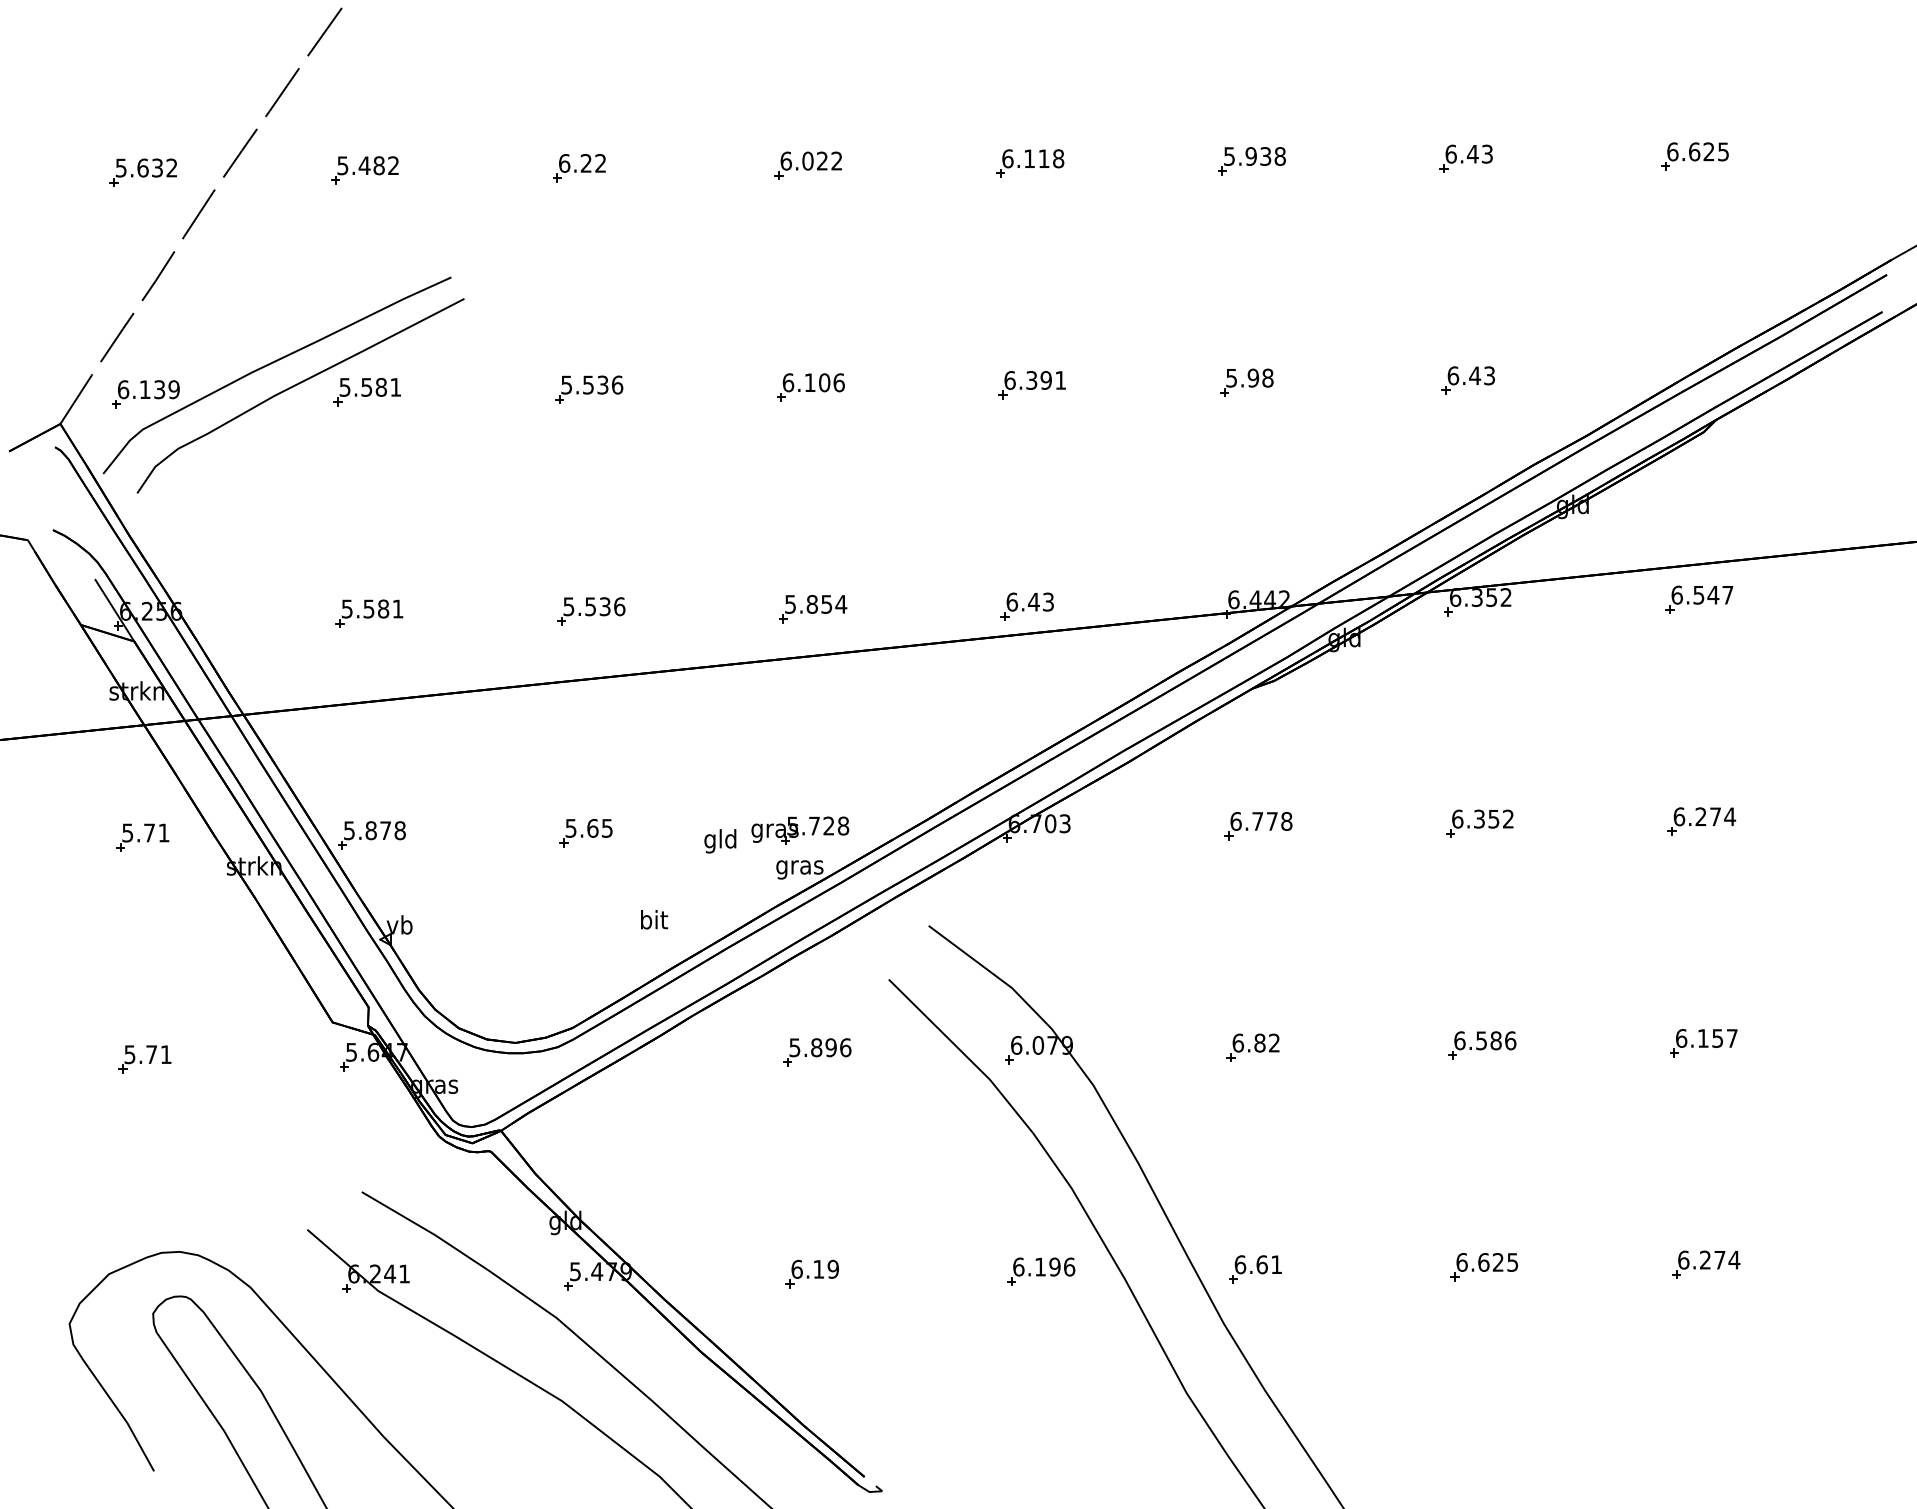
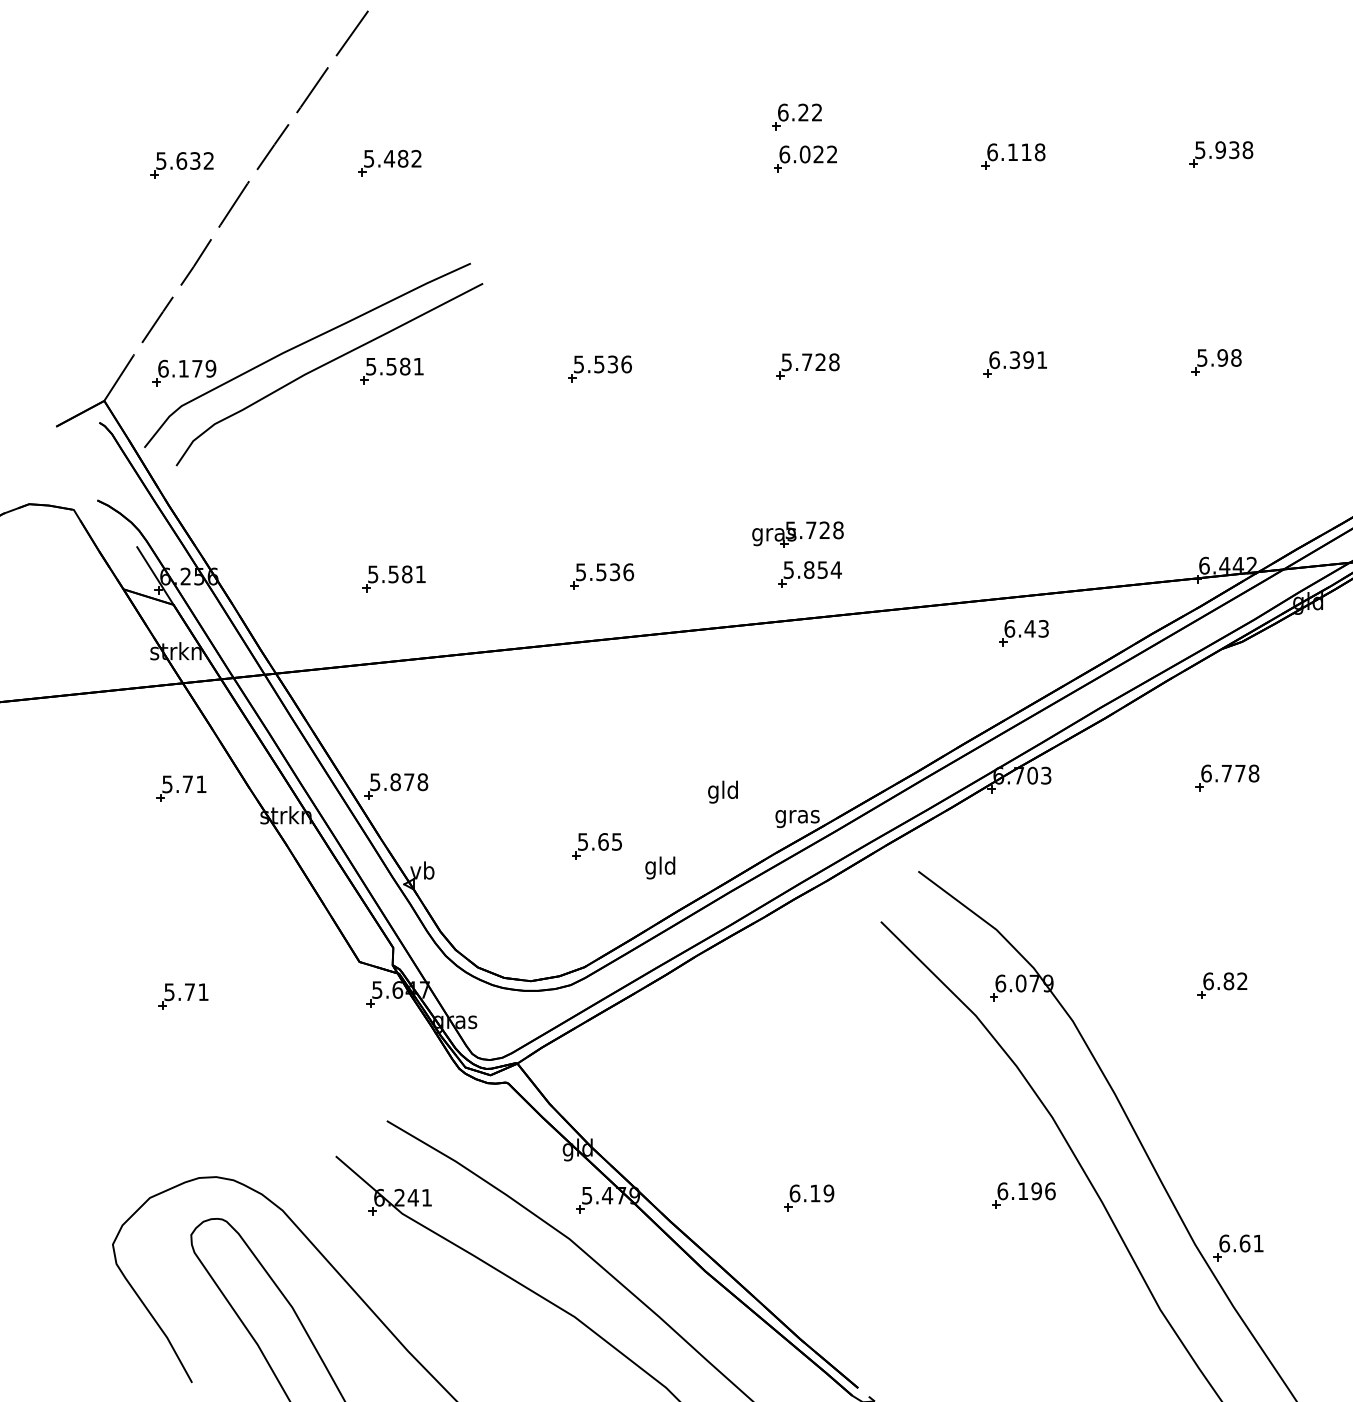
part: (579, 168) -> (797, 117), moved
text: (813, 382) -> (810, 362), 6.106 -> 5.728
text: (159, 389) -> (197, 368), 6.139 -> 6.179
part: (1026, 606) -> (1023, 632), moved
part: (800, 830) -> (798, 534), moved
part: (585, 832) -> (596, 845), moved
text: (653, 922) -> (660, 868), bit -> gld
part: (817, 1052) -> (814, 990), removed
part: (1255, 1269) -> (1238, 1247), moved

